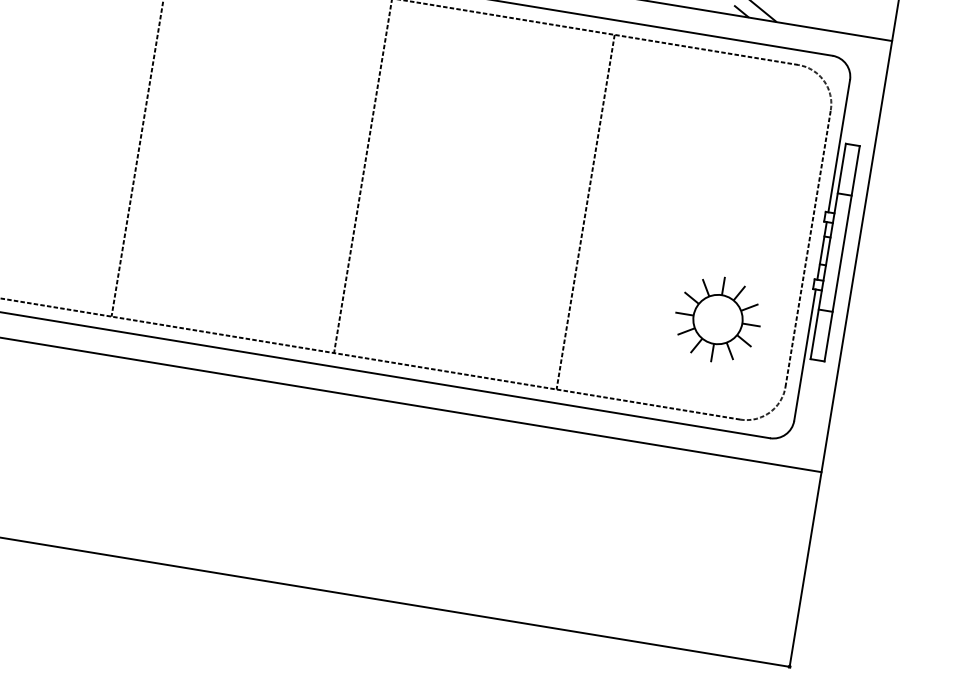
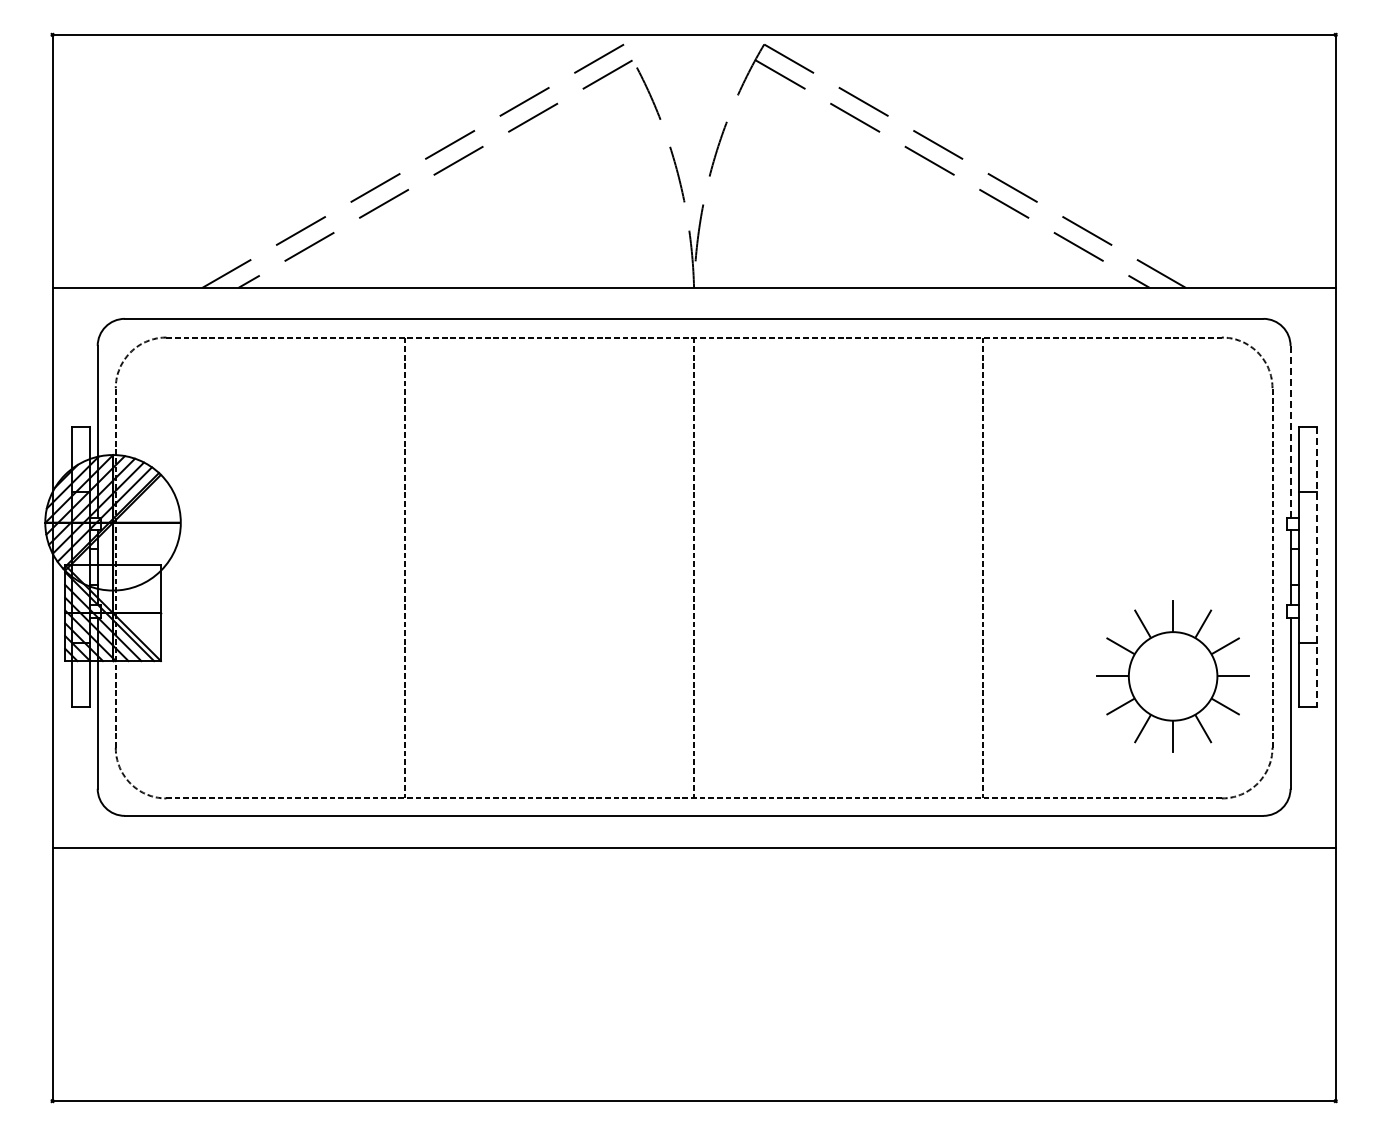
line: (839, 145) -> (1290, 431), solid -> dashed
line: (842, 253) -> (1316, 567), solid -> dashed
part: (717, 319) -> (1172, 676), size x1.4

